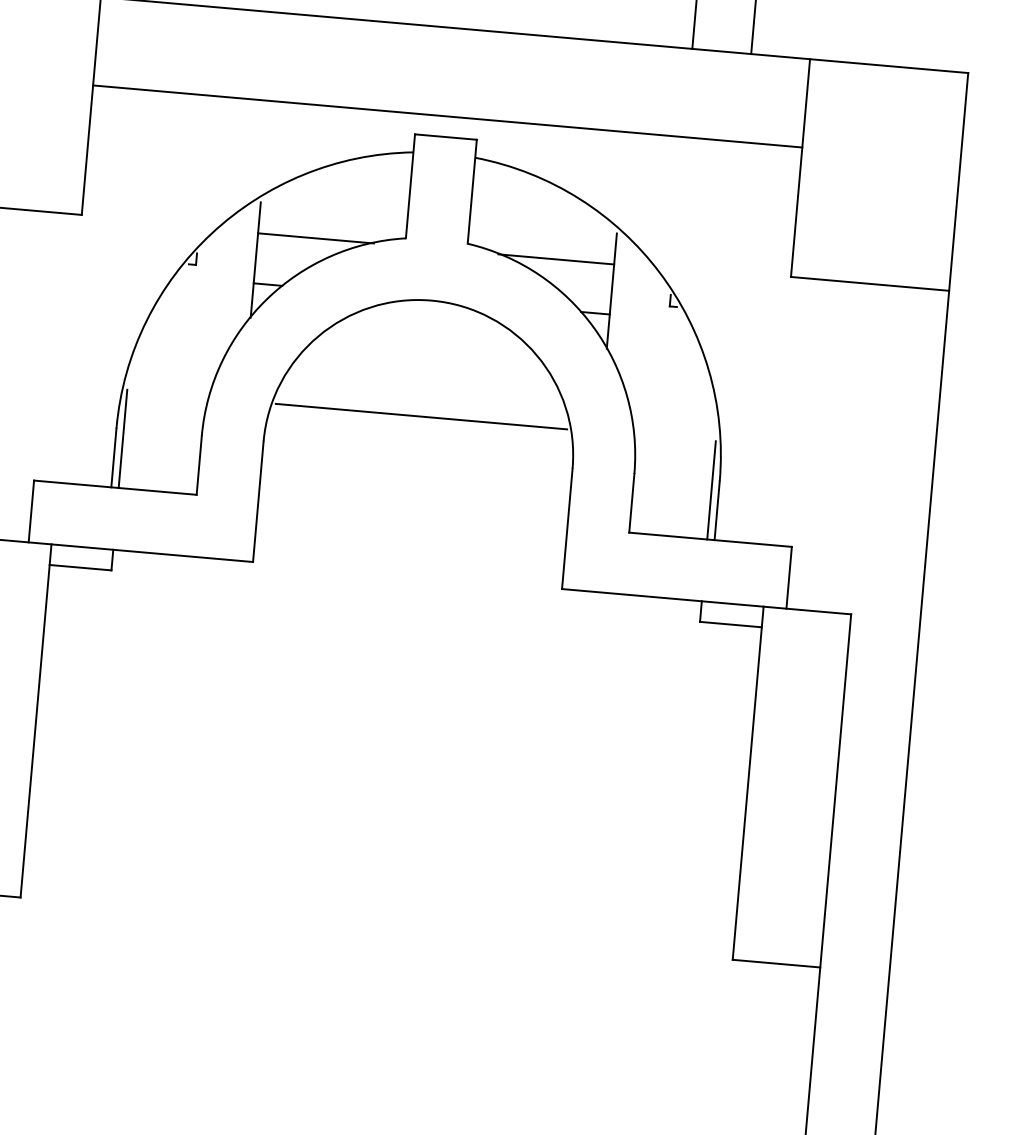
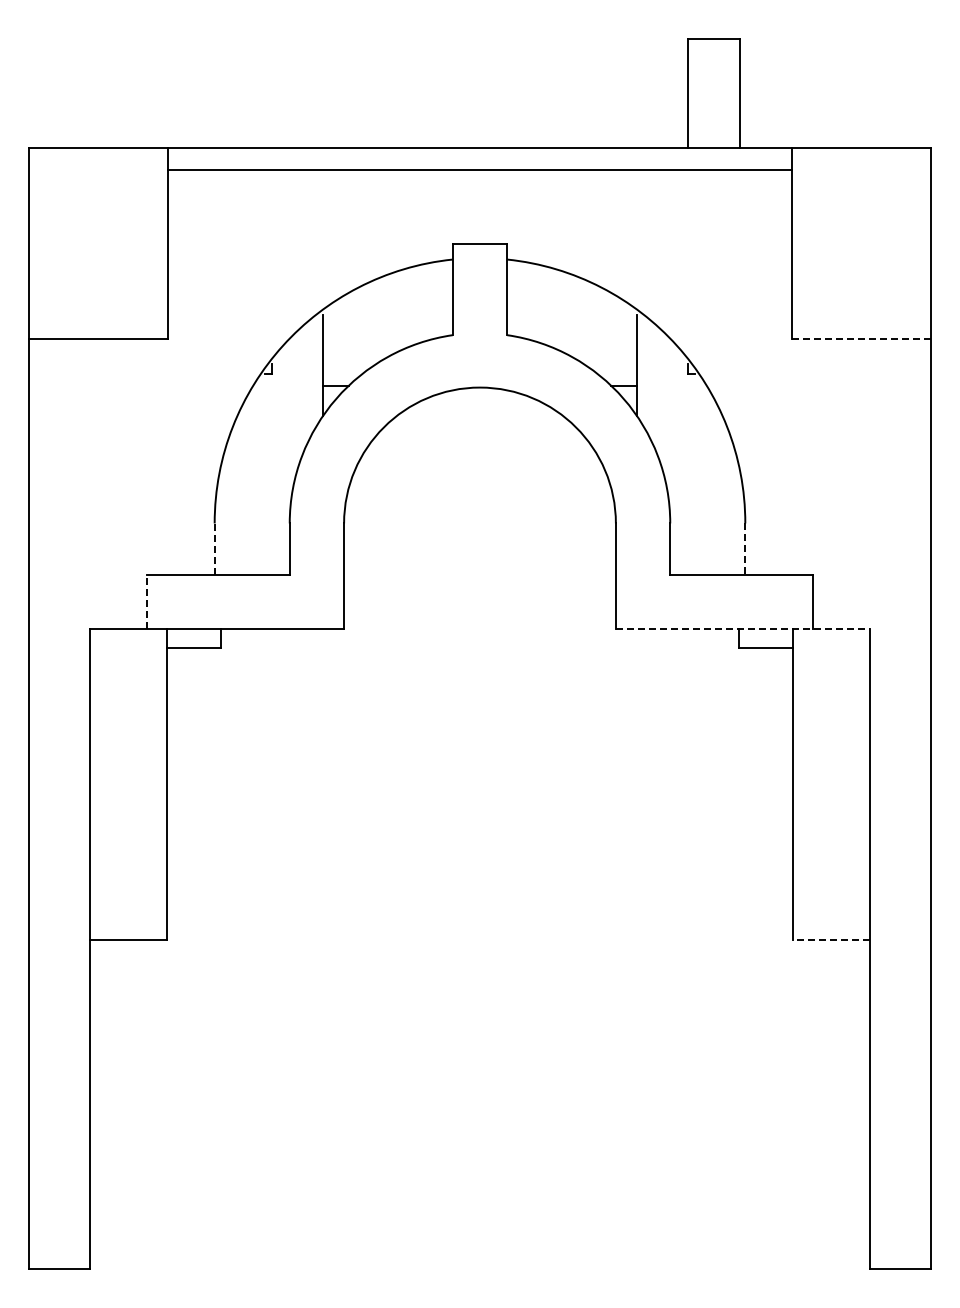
line: (447, 116) -> (479, 169), moved
line: (316, 238) -> (374, 342), removed
line: (556, 259) -> (585, 342), removed
line: (870, 283) -> (861, 339), solid -> dashed
line: (420, 416) -> (479, 489), removed
line: (123, 438) -> (221, 531), removed
line: (113, 458) -> (214, 549), solid -> dashed
line: (711, 489) -> (738, 531), removed
line: (31, 510) -> (146, 601), solid -> dashed
line: (717, 511) -> (745, 549), solid -> dashed
line: (707, 601) -> (743, 629), solid -> dashed
line: (776, 964) -> (831, 940), solid -> dashed

